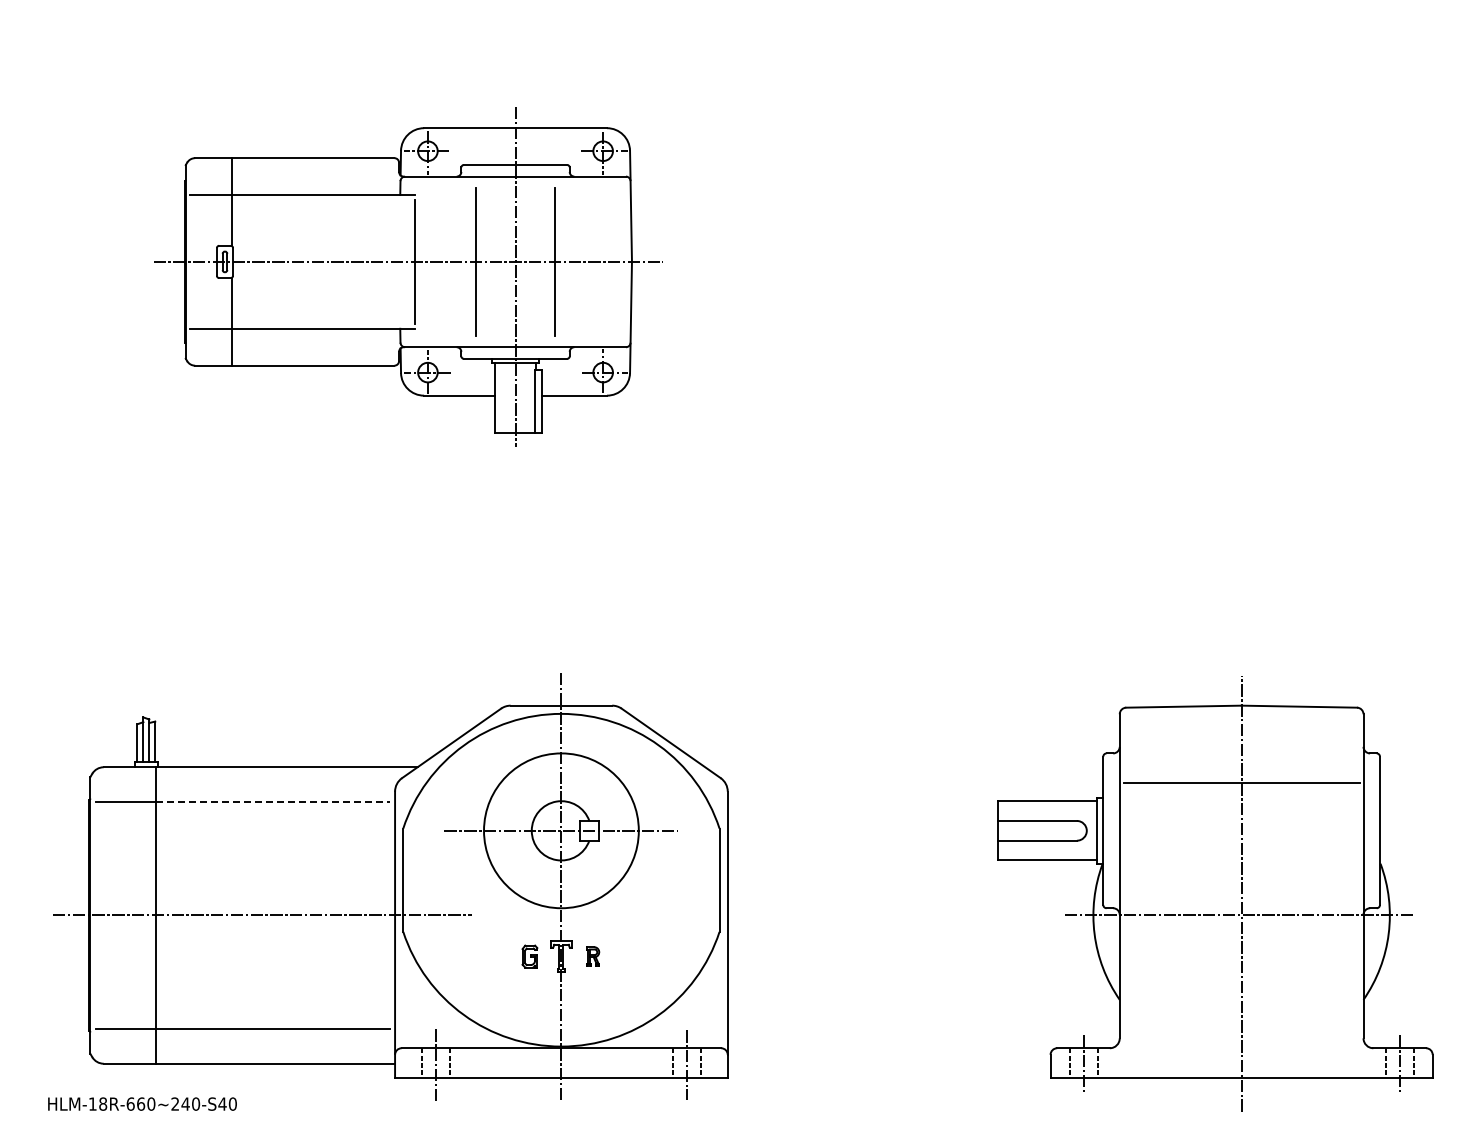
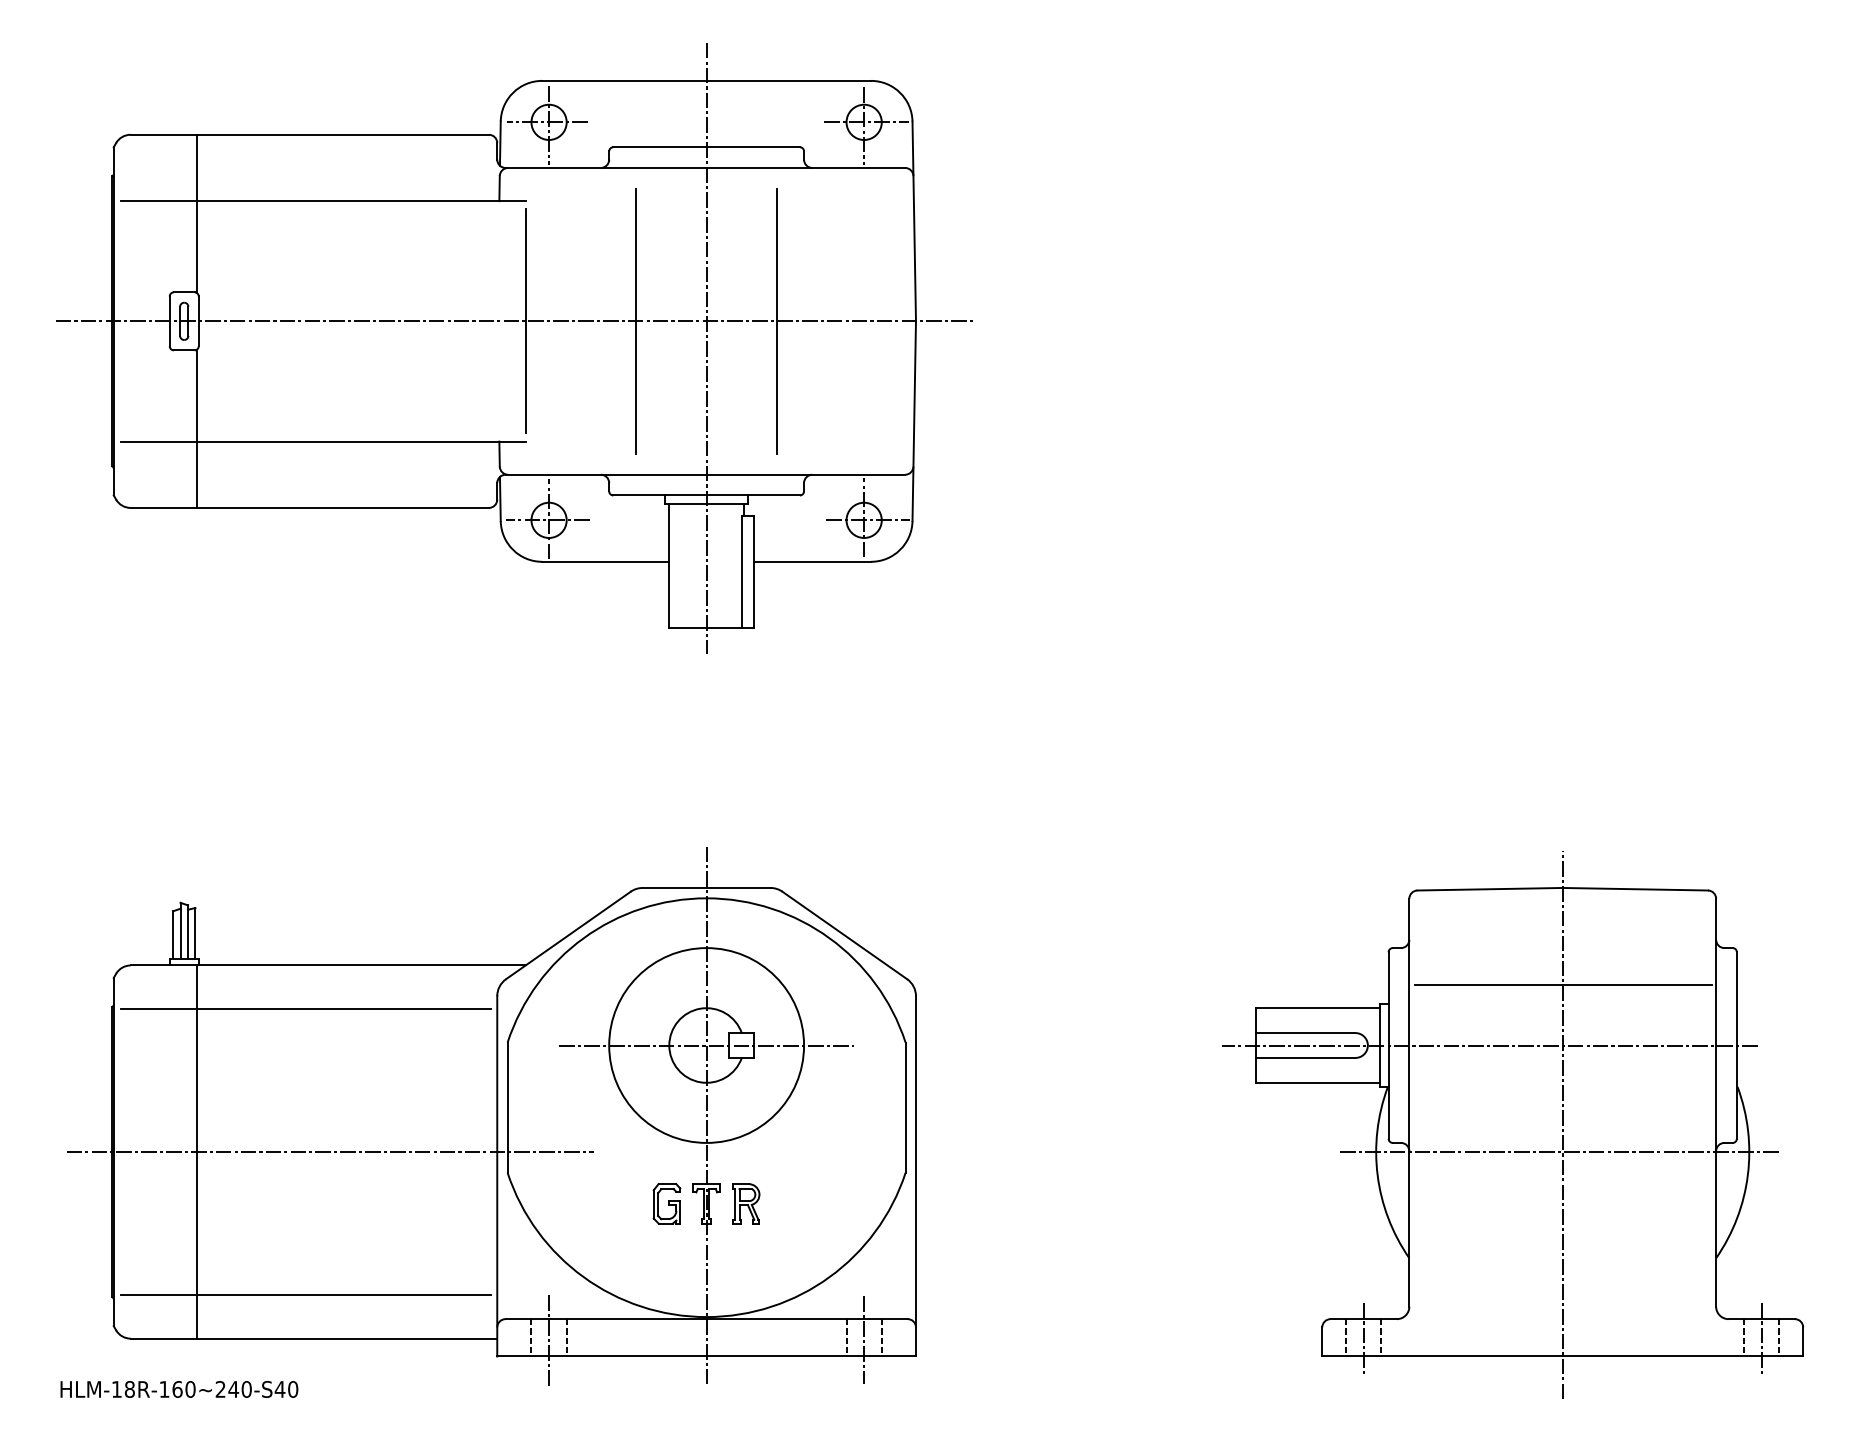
part: (408, 276) -> (514, 347), size x1.43
line: (273, 802) -> (344, 1009), dashed -> solid
line: (1183, 830) -> (1489, 1045), added
part: (529, 956) -> (666, 1203), size x1.43
part: (592, 956) -> (745, 1203), size x1.67
text: (130, 1103) -> (164, 1388), HLM-18R-660~240-S40 -> HLM-18R-160~240-S40

